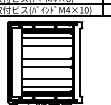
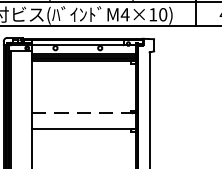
line: (47, 38) -> (83, 72), removed
line: (47, 45) -> (83, 86), removed
line: (47, 58) -> (83, 112), solid -> dashed
line: (47, 79) -> (83, 155), removed

